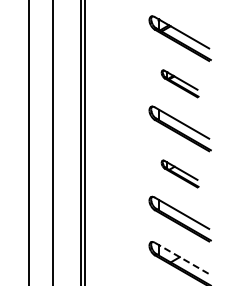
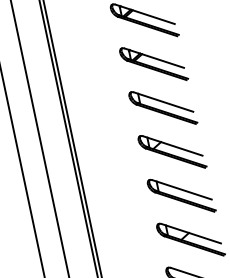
part: (179, 83) -> (153, 64), size x1.67
part: (179, 173) -> (171, 151), size x1.67
line: (182, 258) -> (191, 233), dashed -> solid

